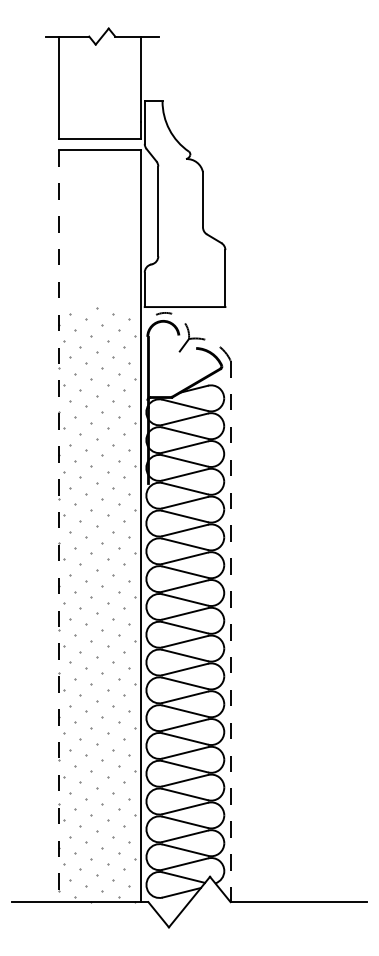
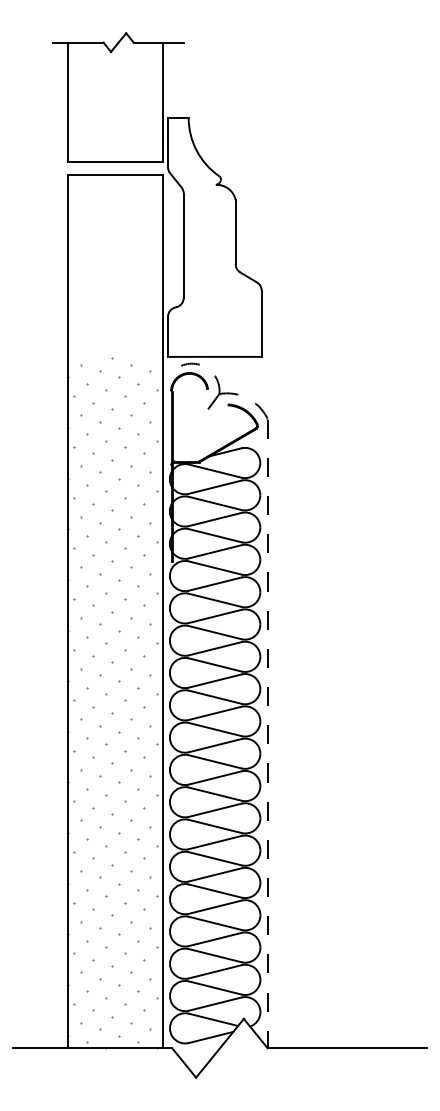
line: (58, 526) -> (67, 611), dashed -> solid

